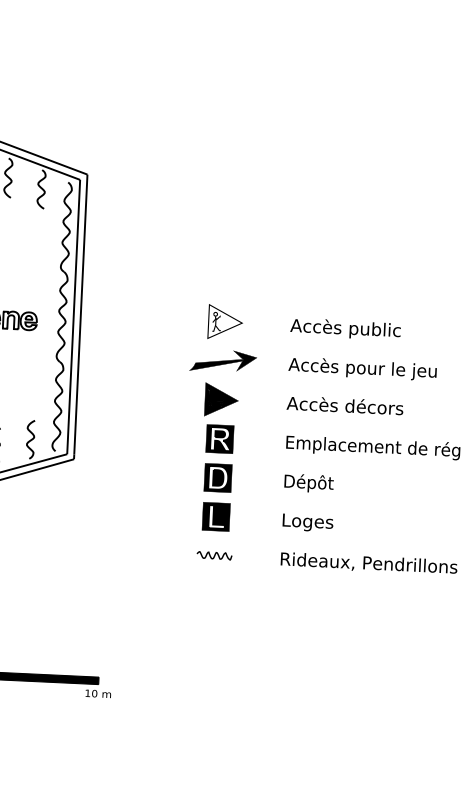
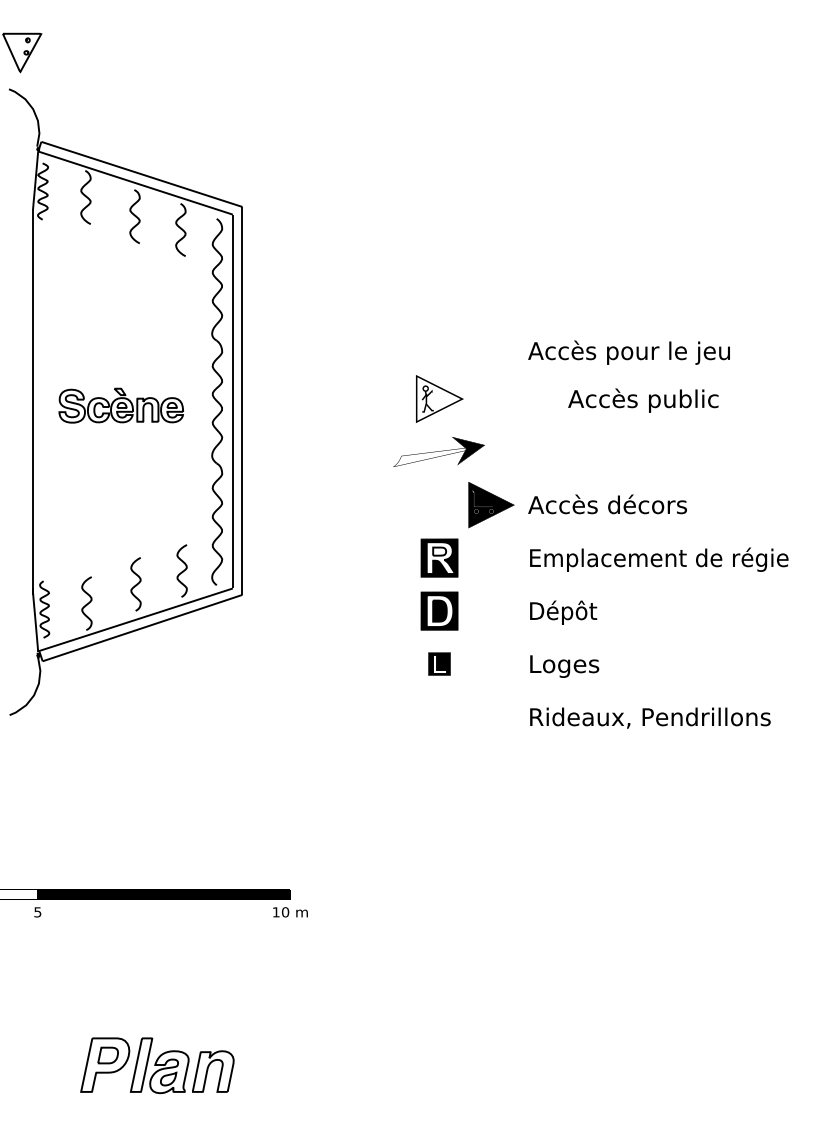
text: (345, 329) -> (643, 400), moved
fill: (216, 364) -> (430, 457), removed
text: (362, 368) -> (628, 352), moved
part: (221, 400) -> (491, 505), moved
fill: (220, 434) -> (439, 551), removed
part: (216, 516) -> (439, 663), size x0.6
curve: (214, 555) -> (439, 716), removed

